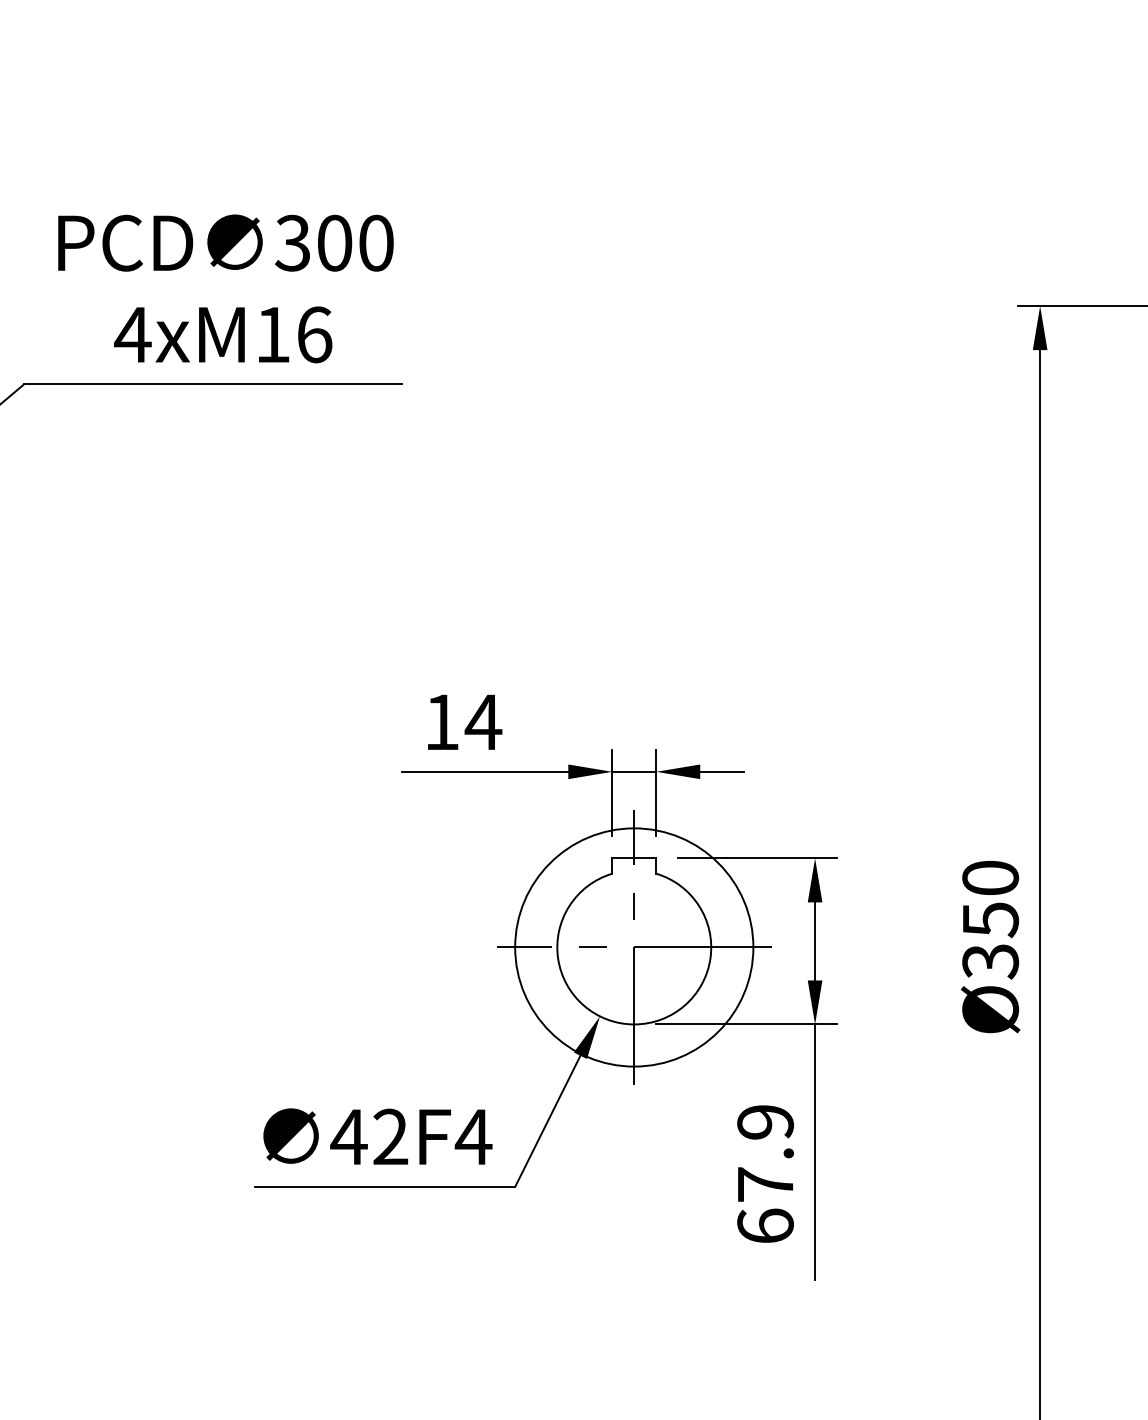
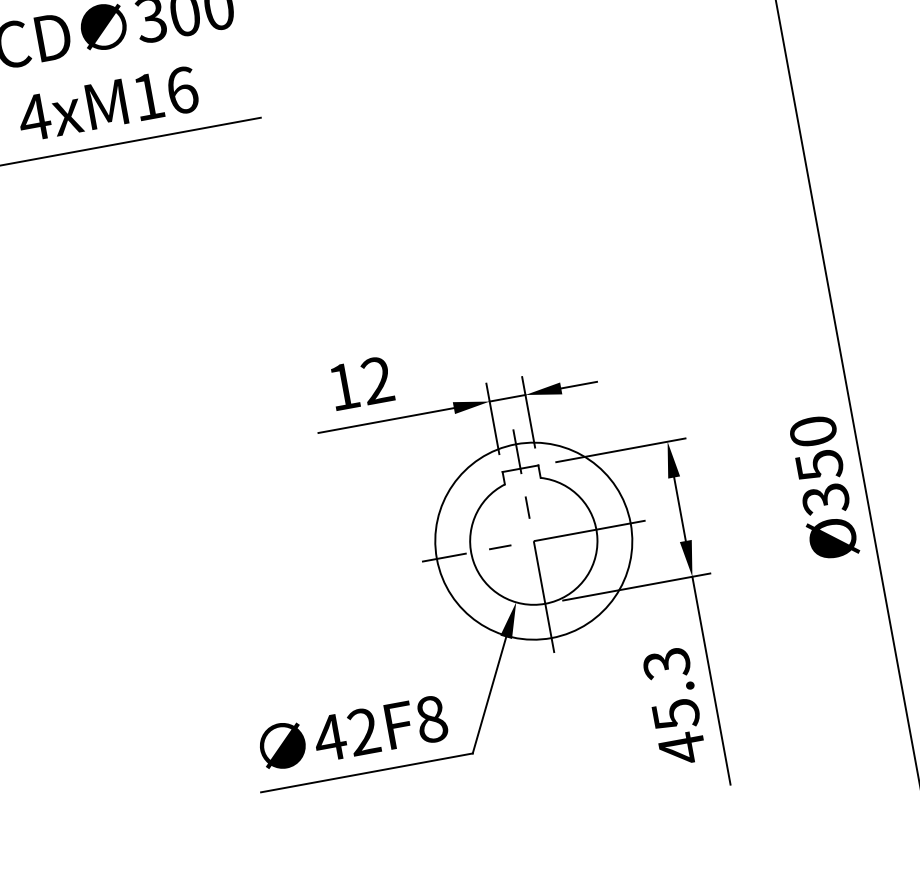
text: (483, 721) -> (377, 379), 14 -> 12
text: (473, 1136) -> (431, 718), 42F4 -> 42F8
text: (765, 1175) -> (674, 707), 67.9 -> 45.3

